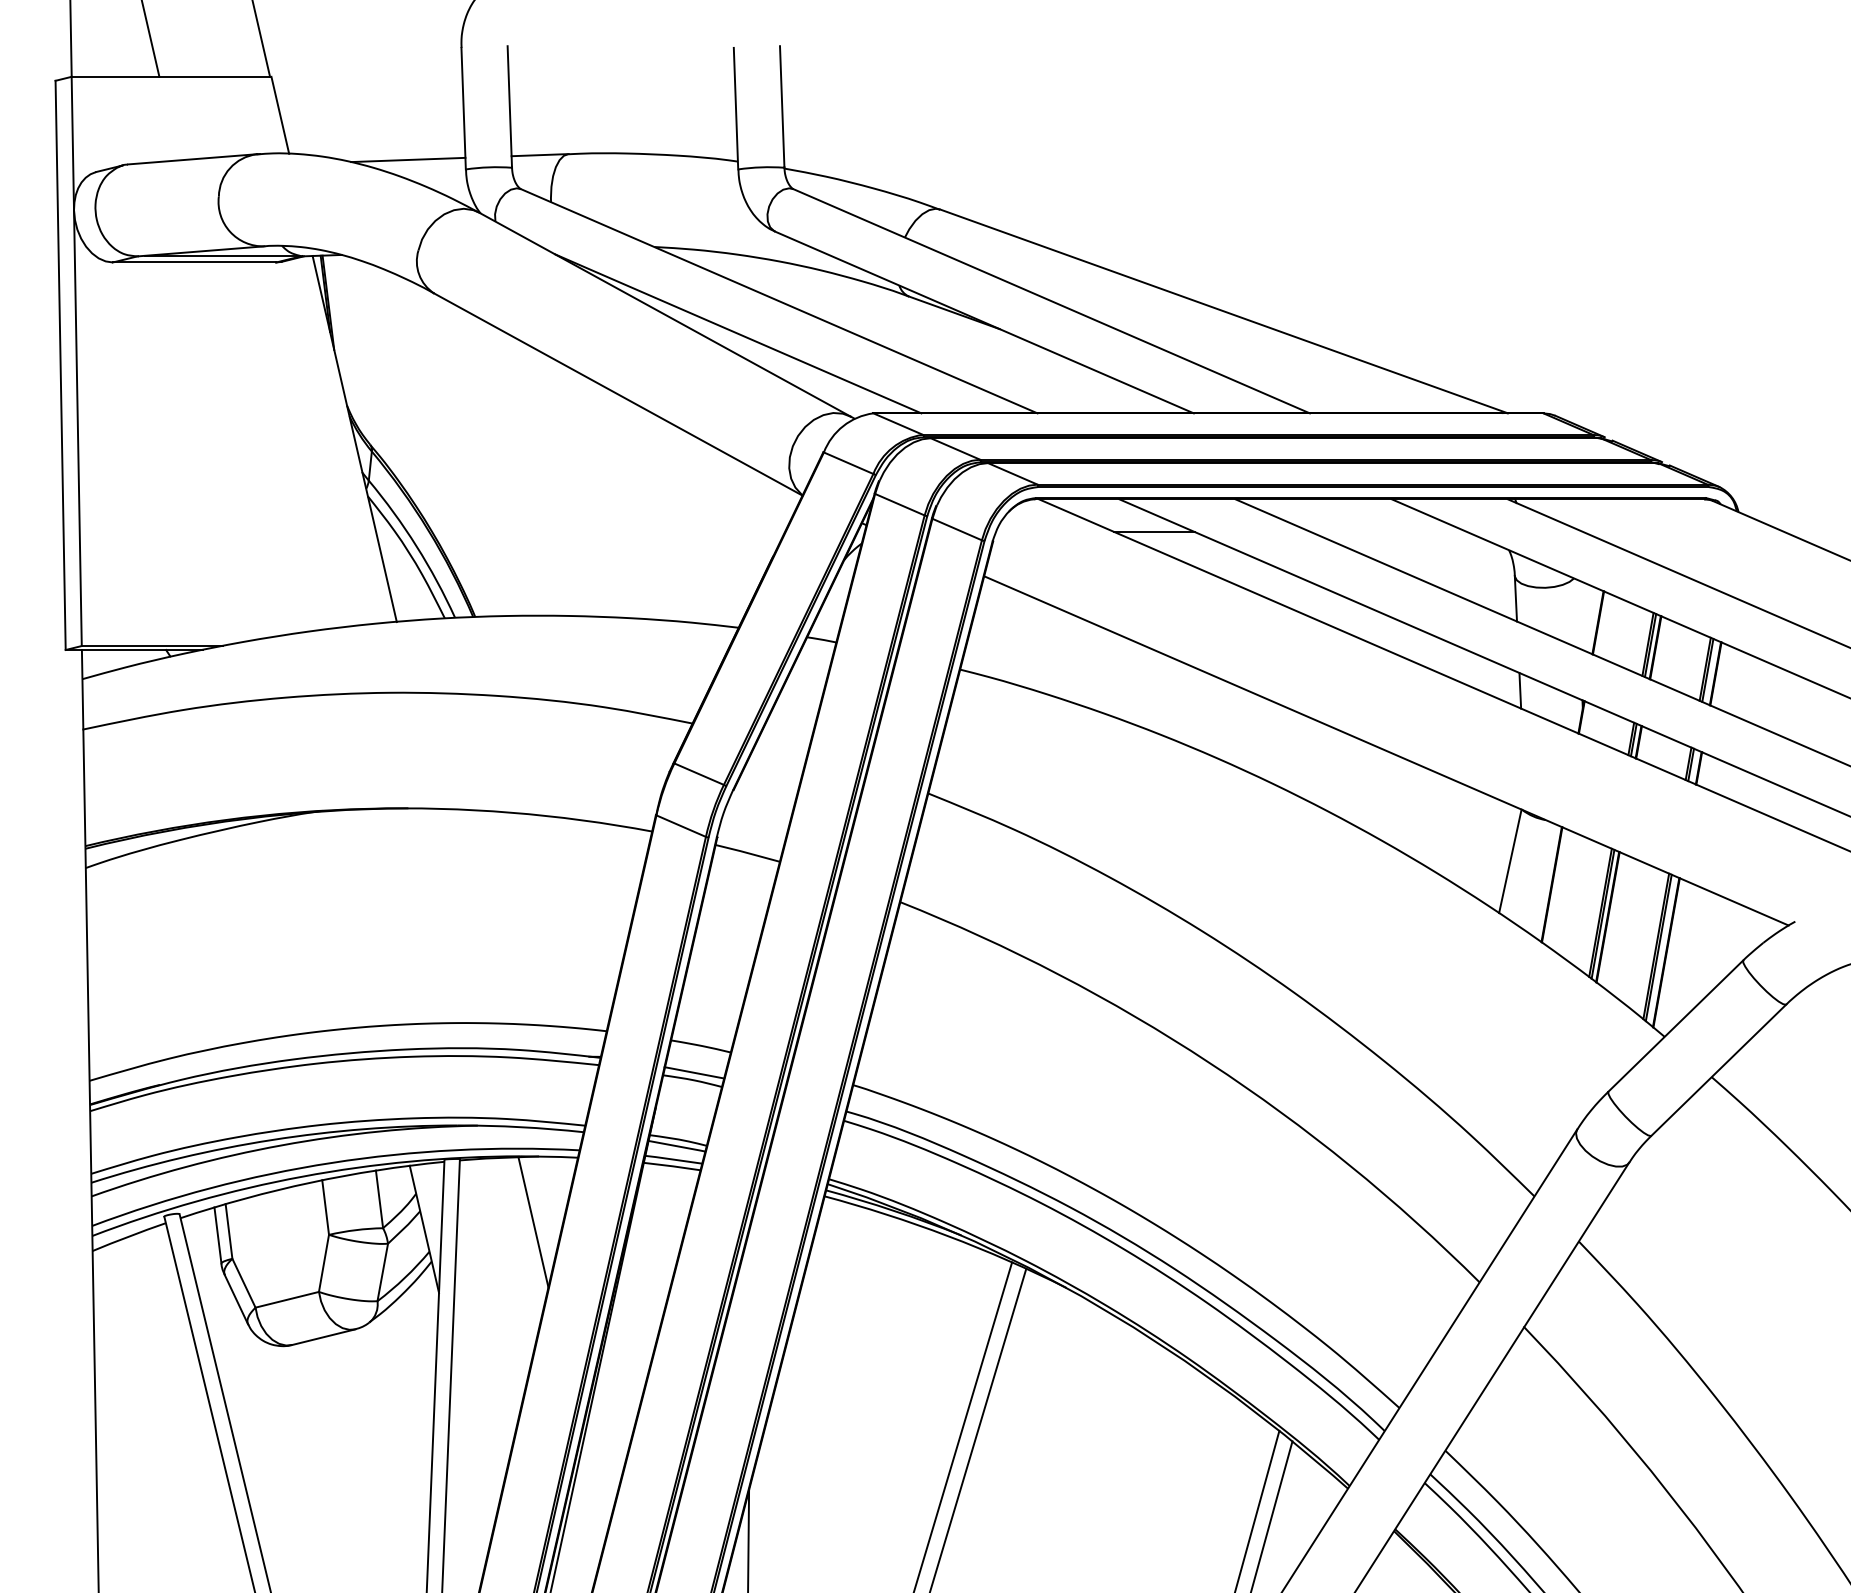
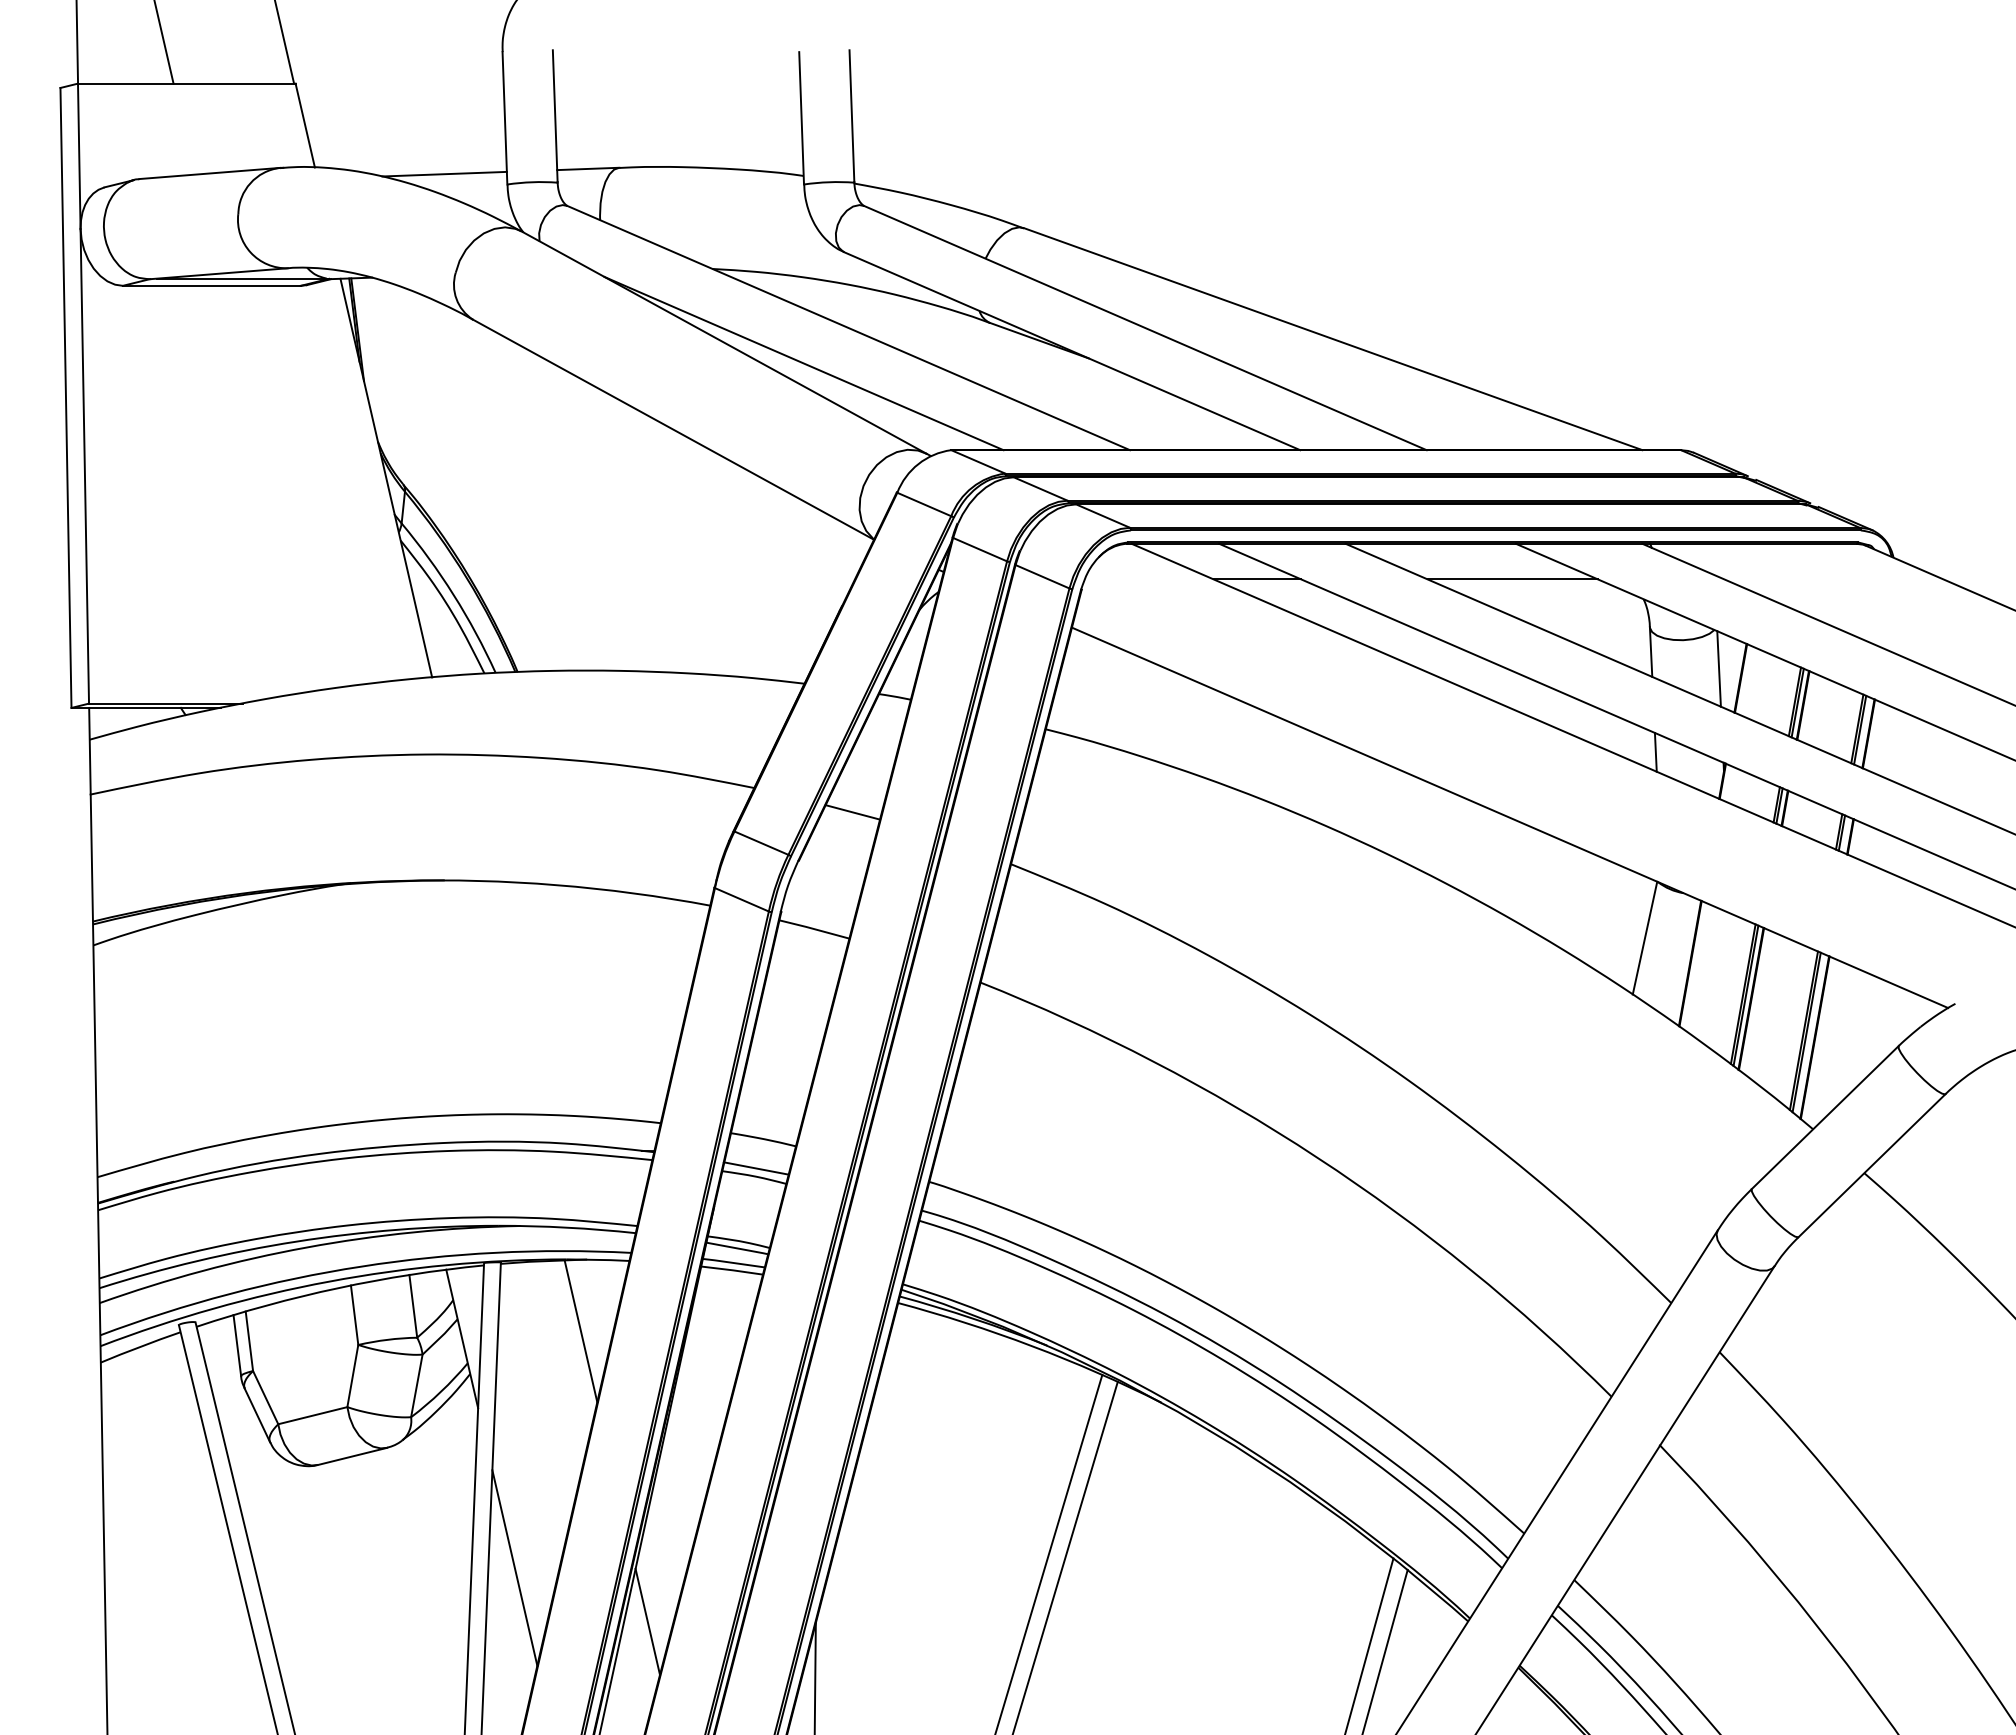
line: (1388, 532) -> (1512, 579), added
line: (1577, 613) -> (1718, 668), added
line: (782, 746) -> (852, 812), added
line: (472, 1439) -> (514, 1567), added
line: (594, 1488) -> (647, 1621), added

